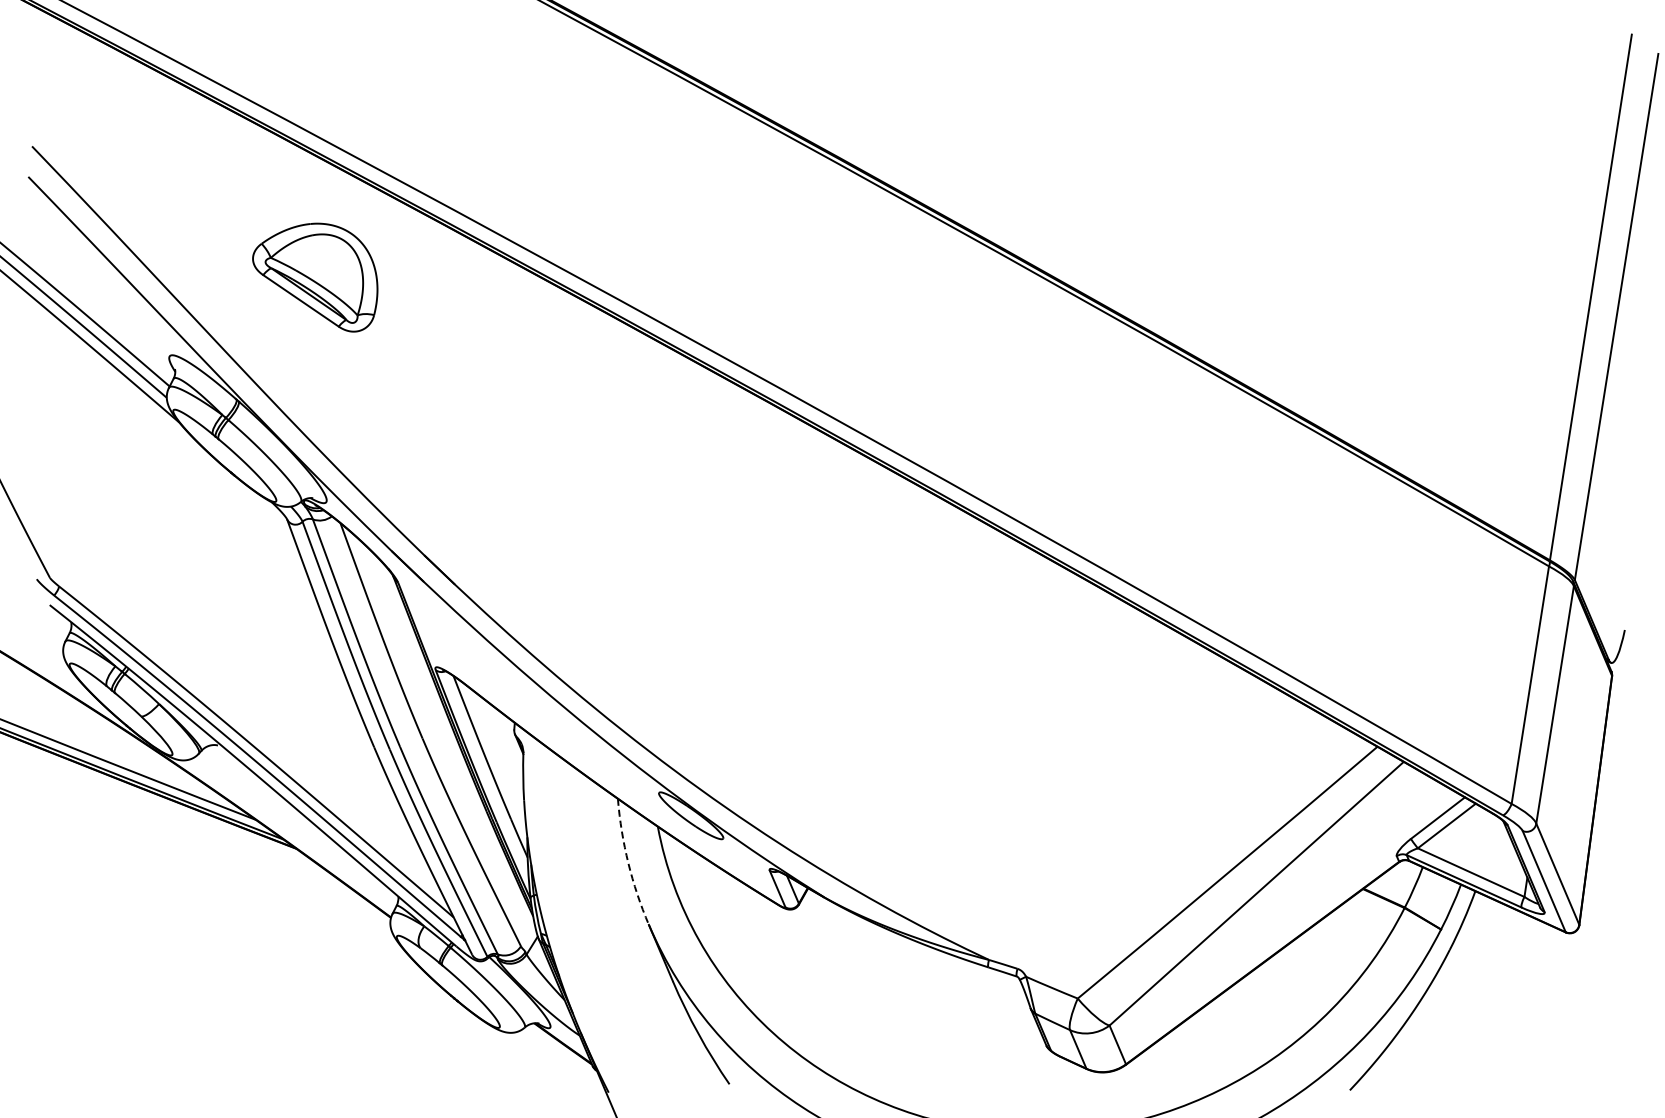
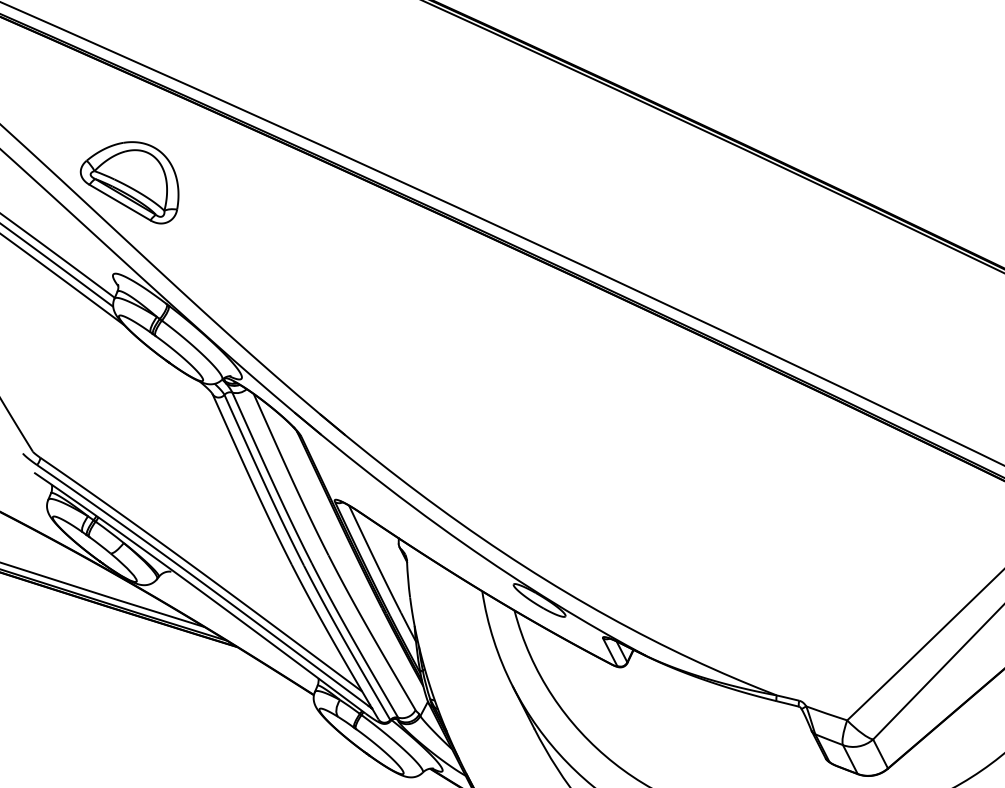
part: (315, 277) -> (129, 183), moved
arc: (628, 863) -> (493, 640), dashed -> solid

